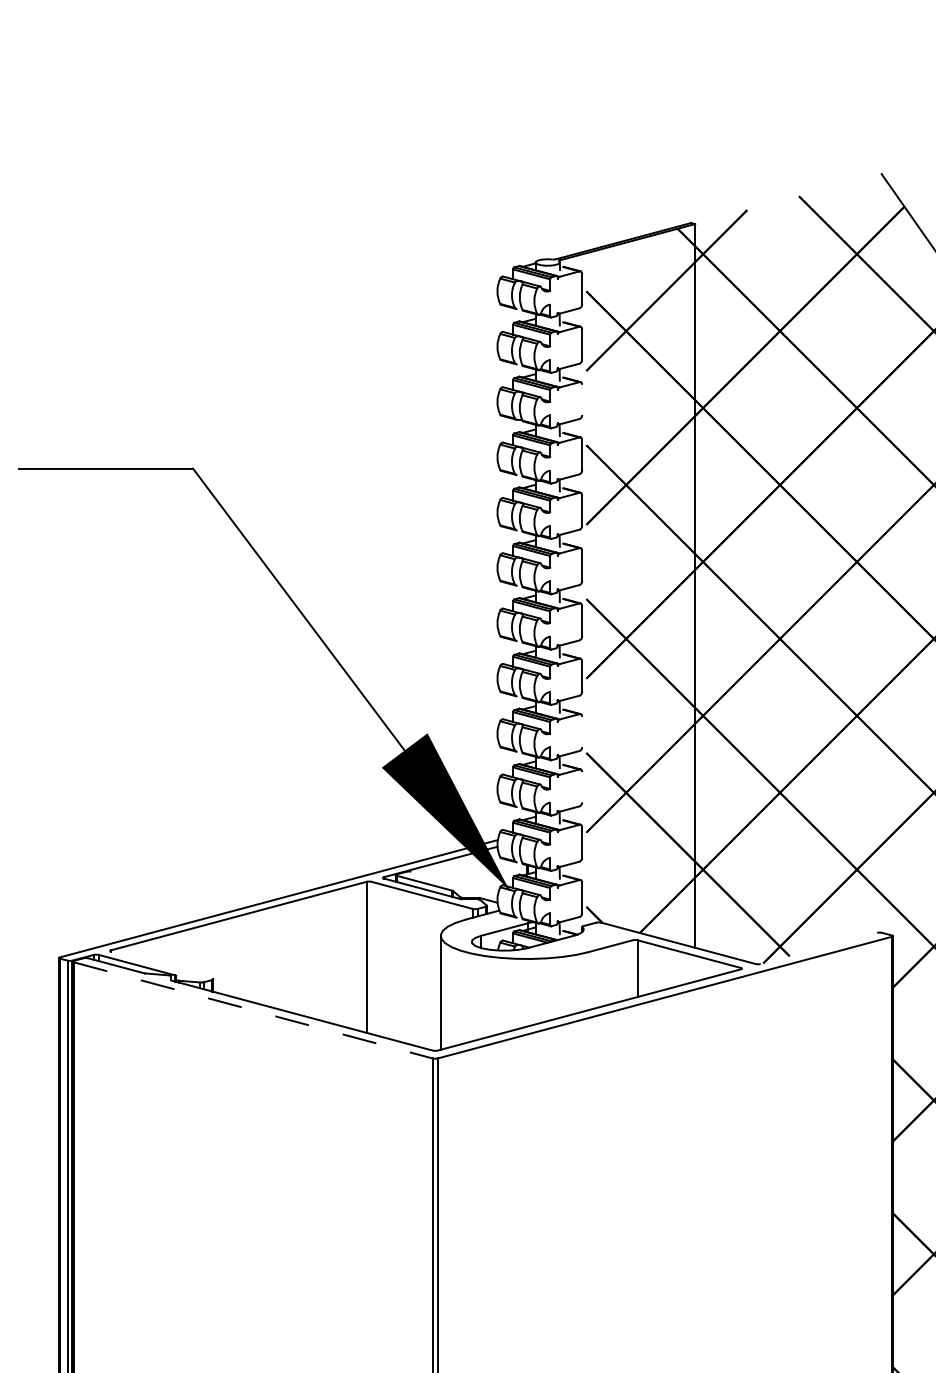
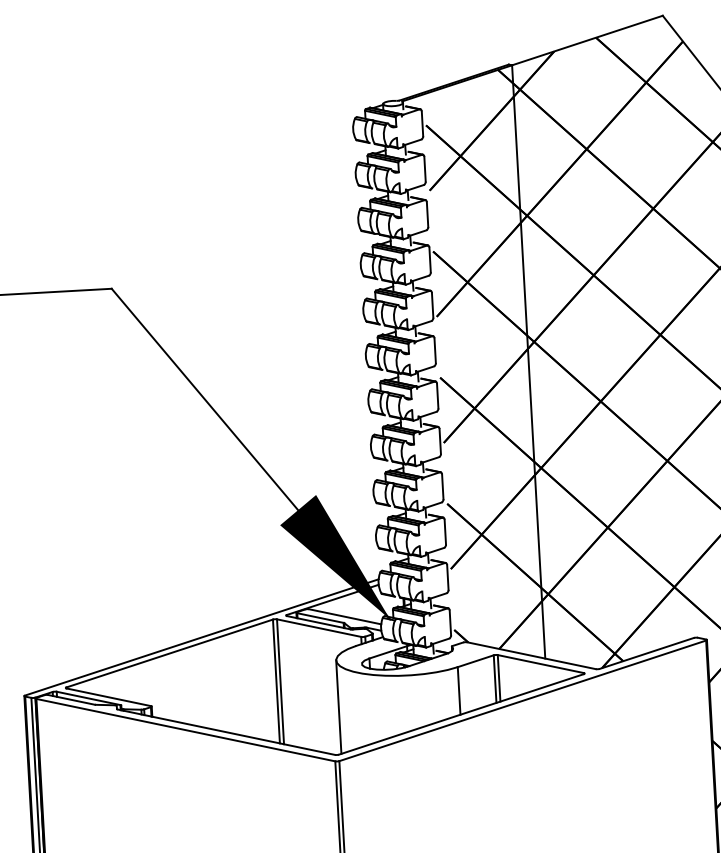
line: (788, 199) -> (587, 40), added
line: (582, 399) -> (427, 214), added
line: (582, 731) -> (443, 486), added
line: (582, 787) -> (445, 532), added
line: (454, 883) -> (345, 616), added
line: (818, 948) -> (646, 653), added
line: (371, 957) -> (280, 681), added
line: (161, 964) -> (108, 696), added
line: (632, 969) -> (494, 679), added
line: (588, 981) -> (459, 691), added
line: (253, 1010) -> (186, 730), dashed -> solid

